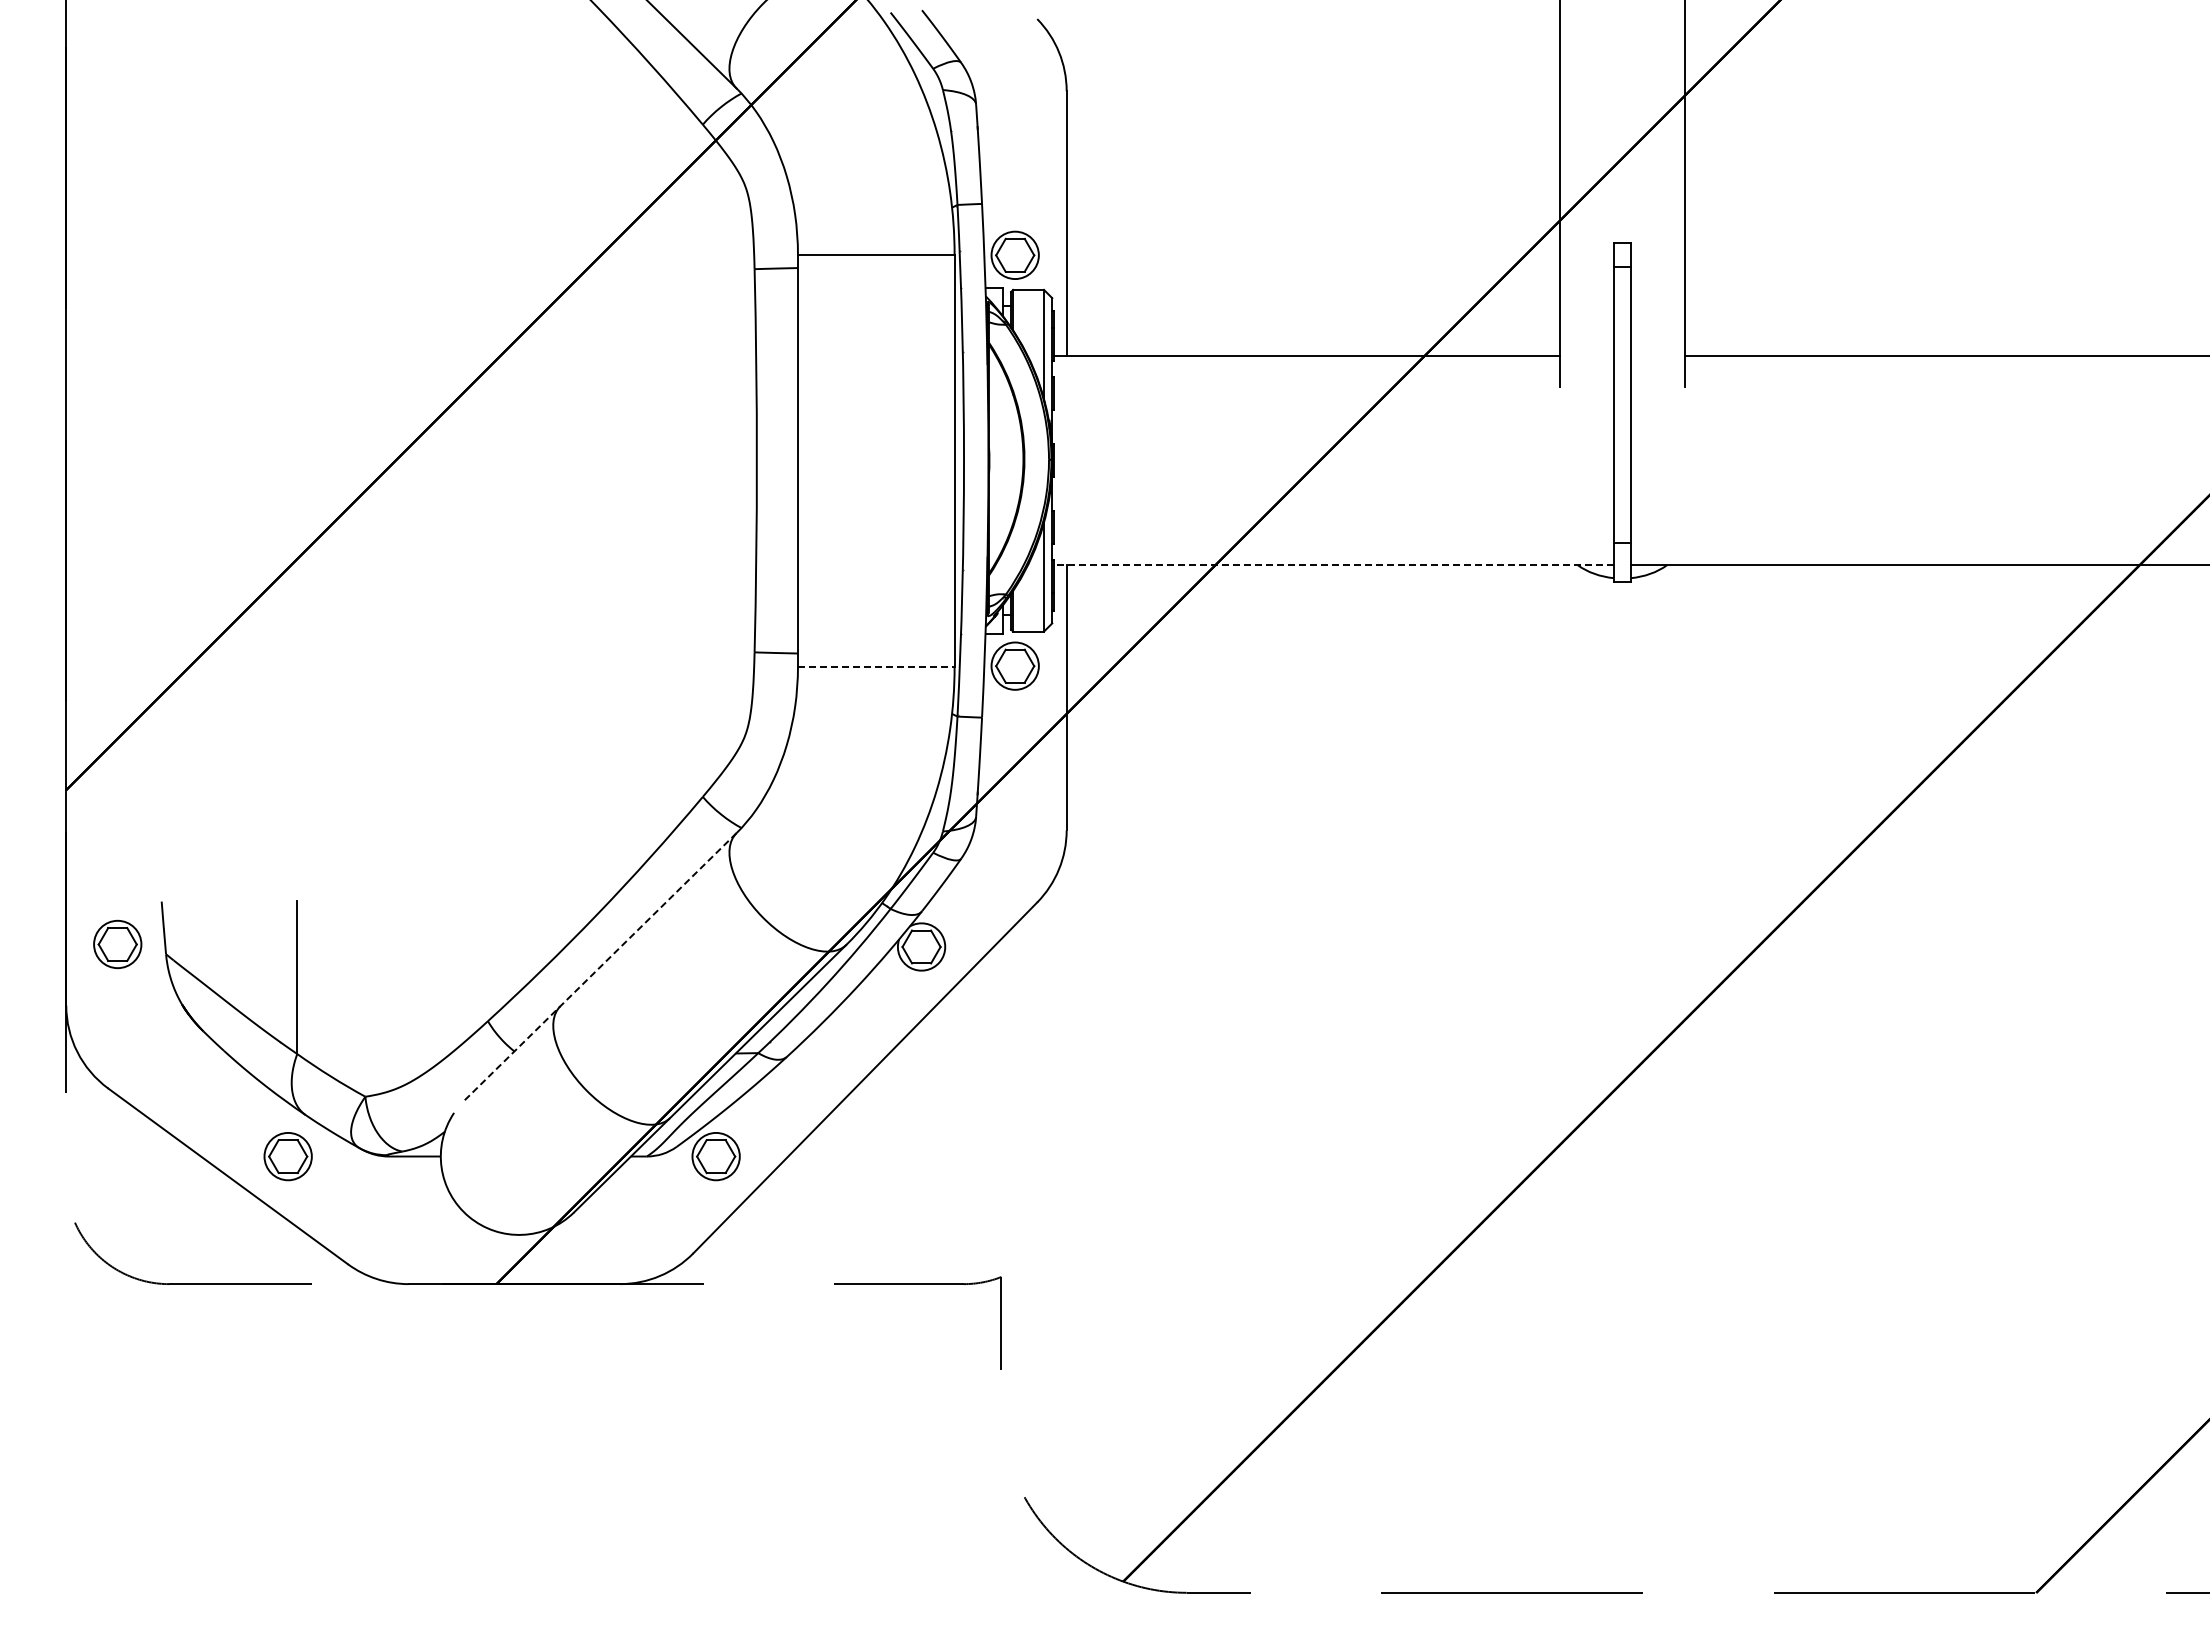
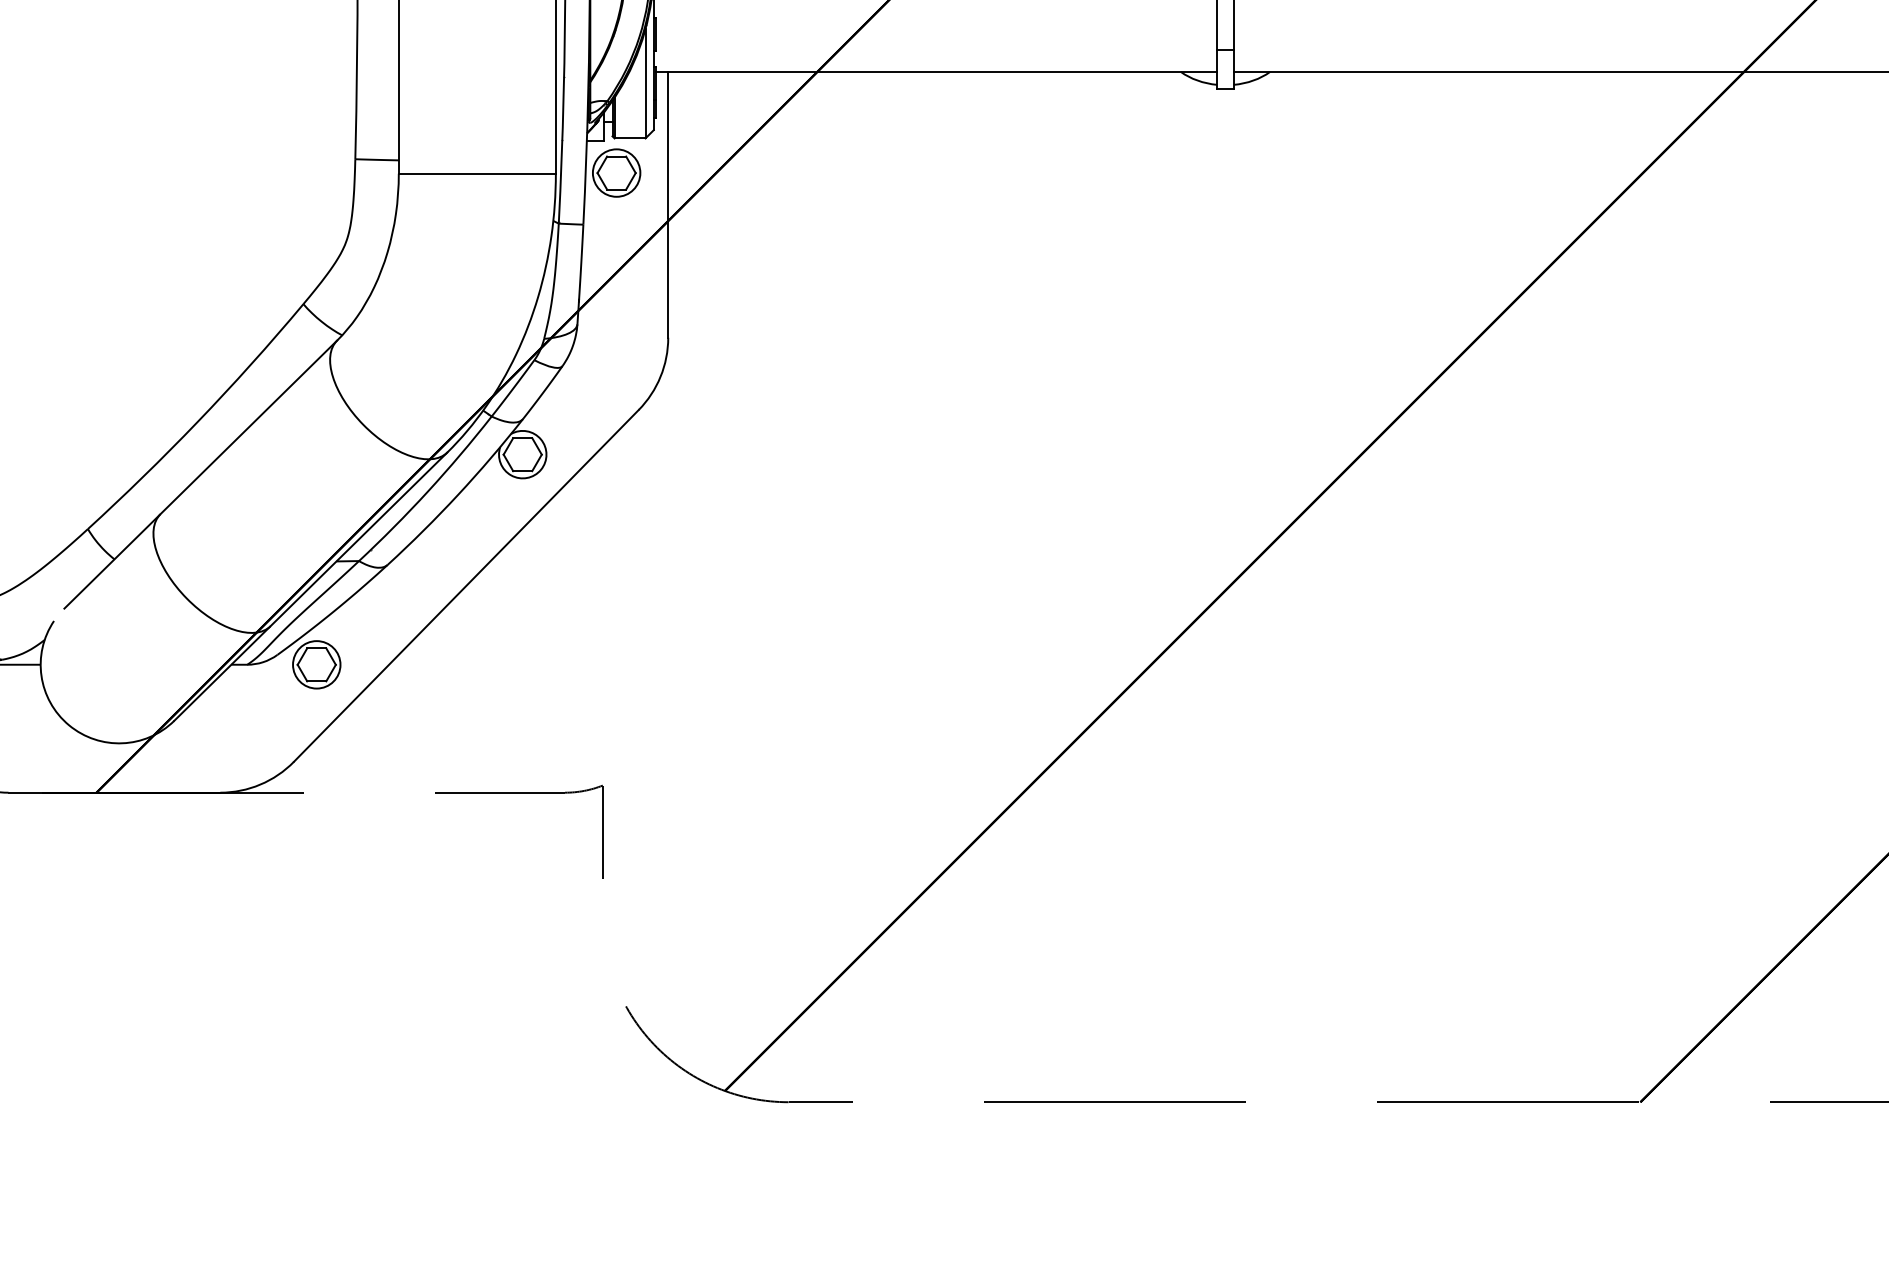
line: (1334, 565) -> (936, 72), dashed -> solid
line: (876, 666) -> (477, 173), dashed -> solid
line: (600, 966) -> (200, 474), dashed -> solid

